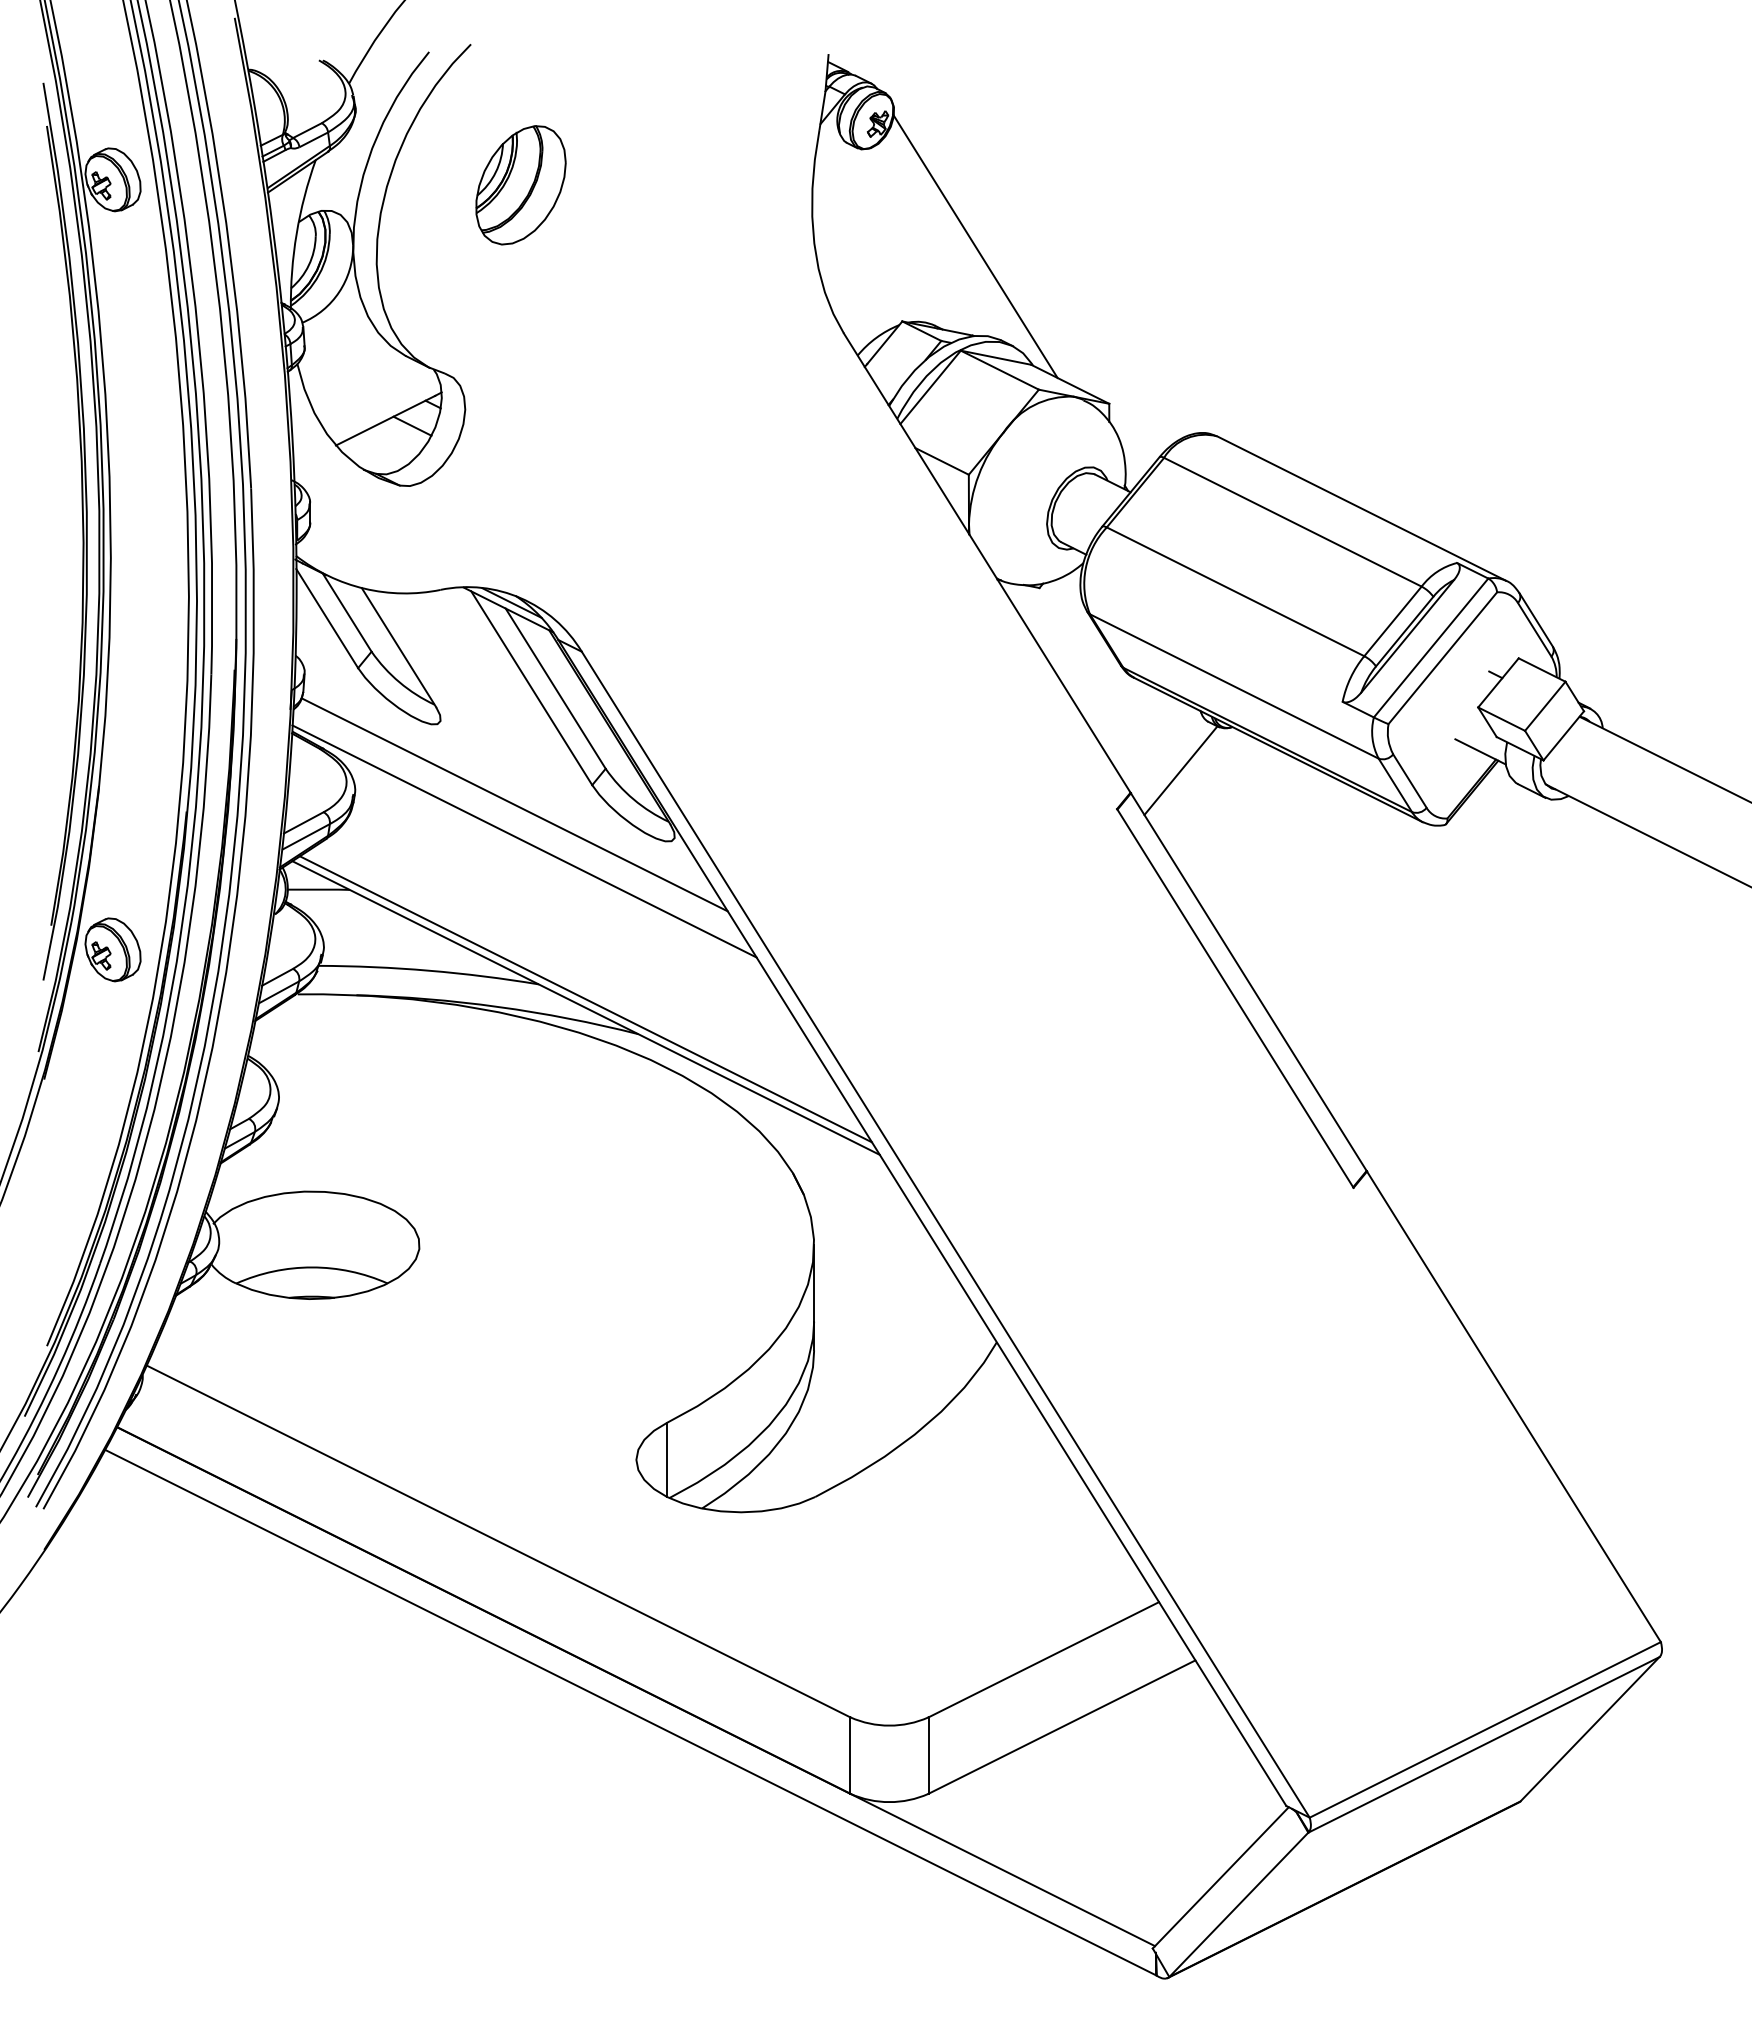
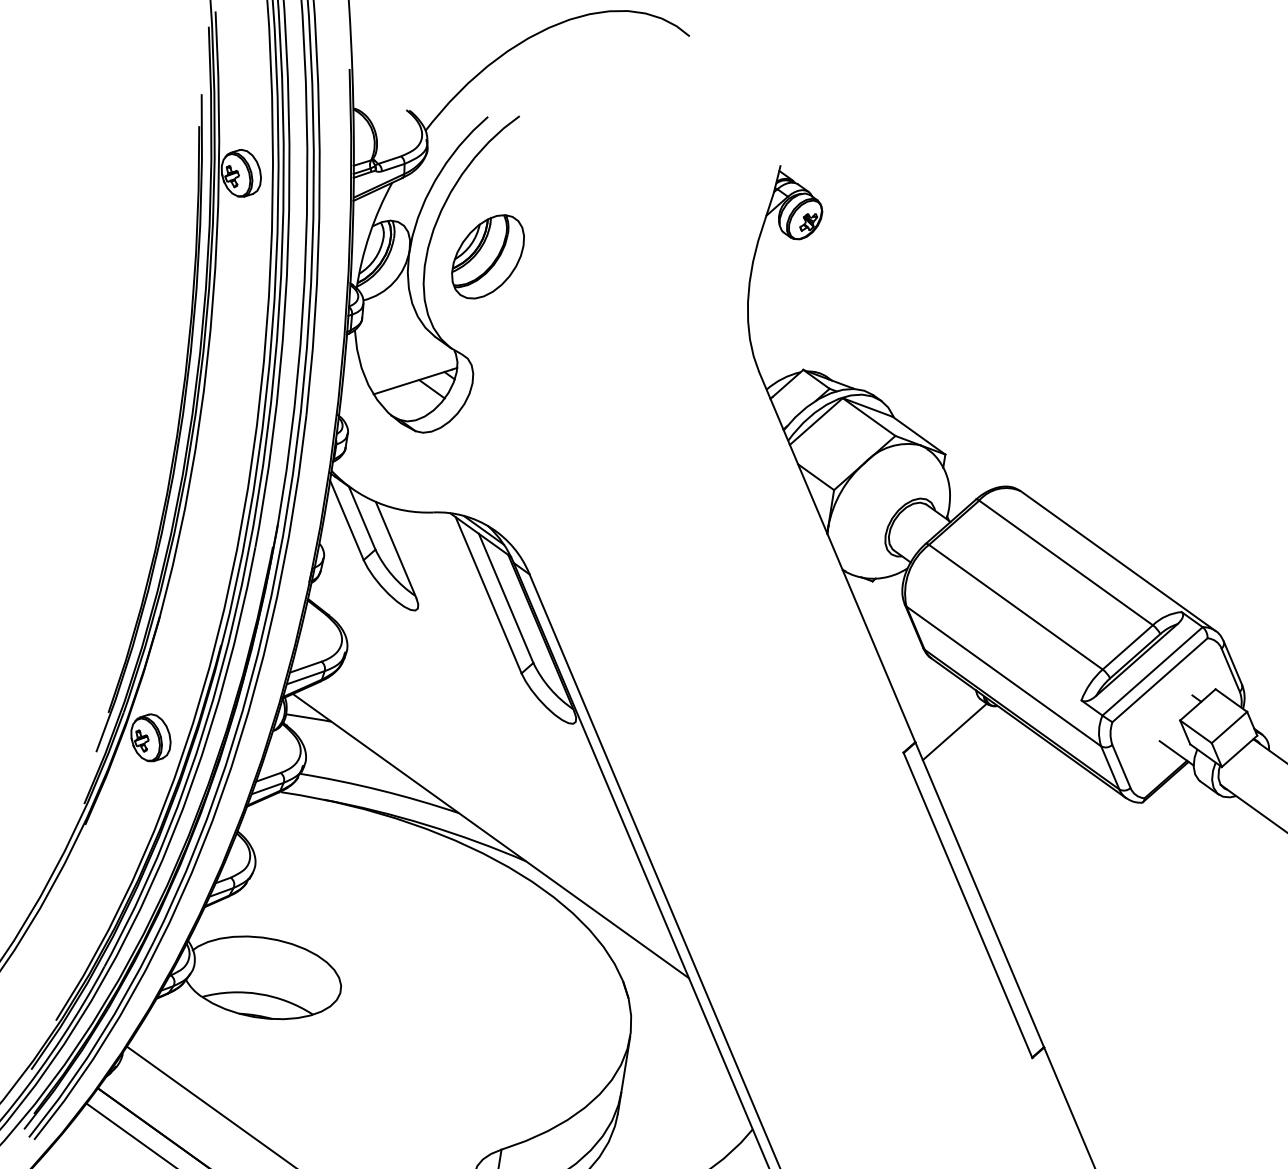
part: (520, 185) -> (487, 256), moved
line: (975, 246) -> (865, 323), removed
line: (514, 804) -> (462, 678), removed
line: (524, 841) -> (465, 706), removed
line: (585, 999) -> (491, 829), removed

